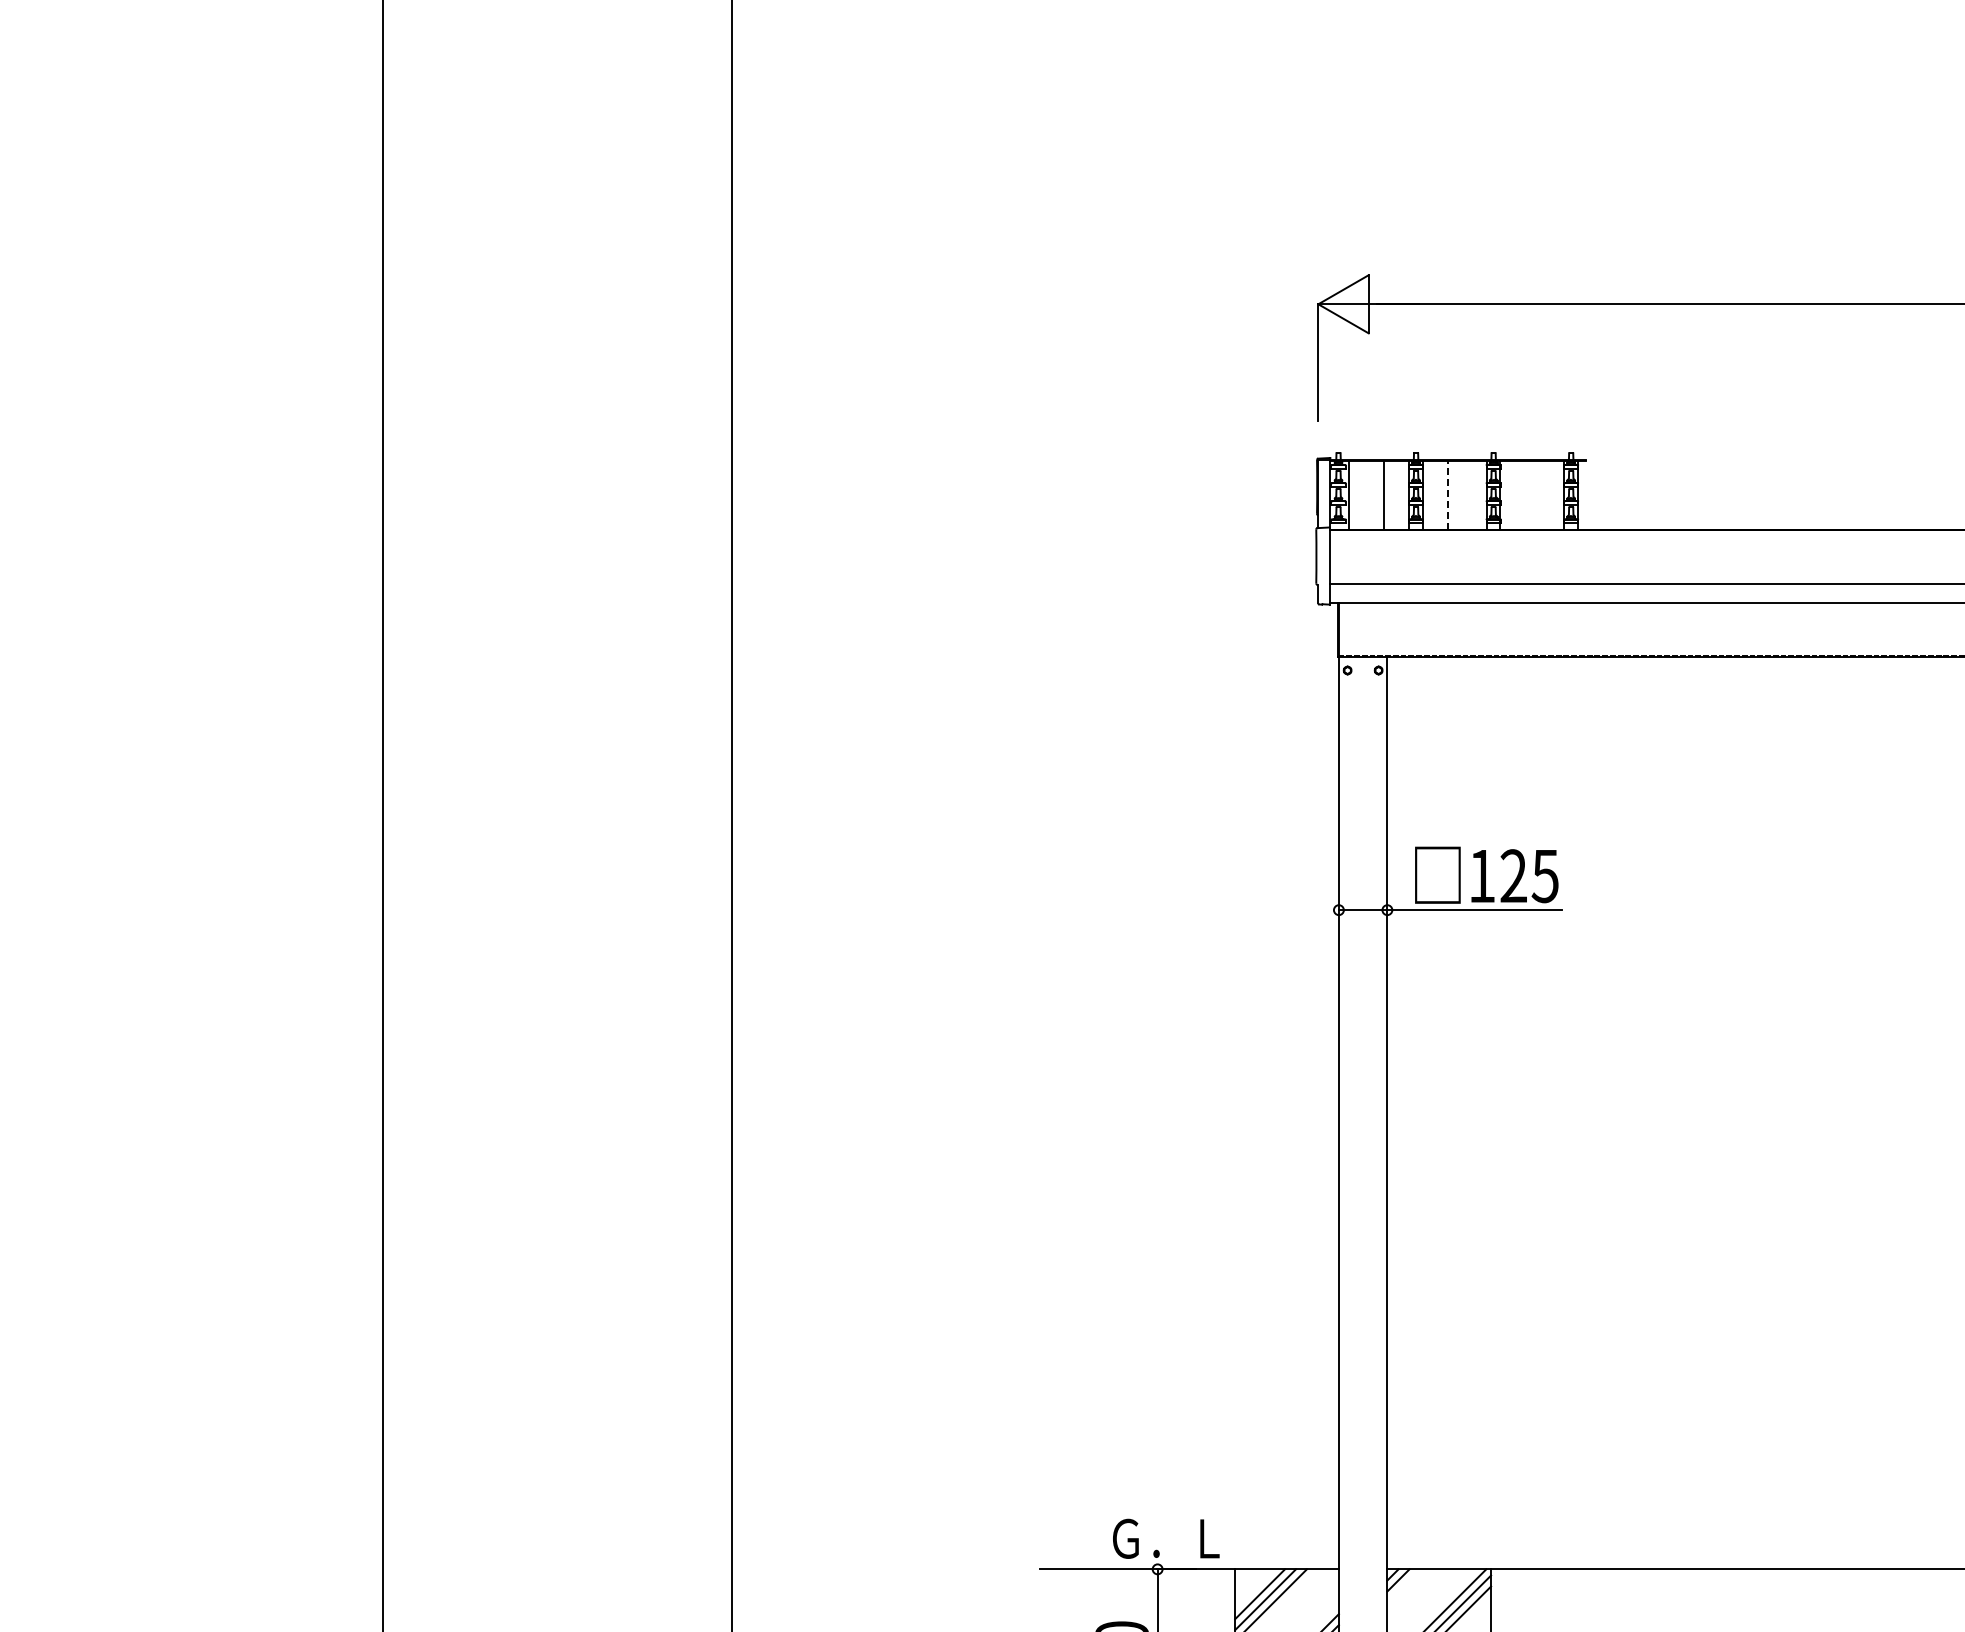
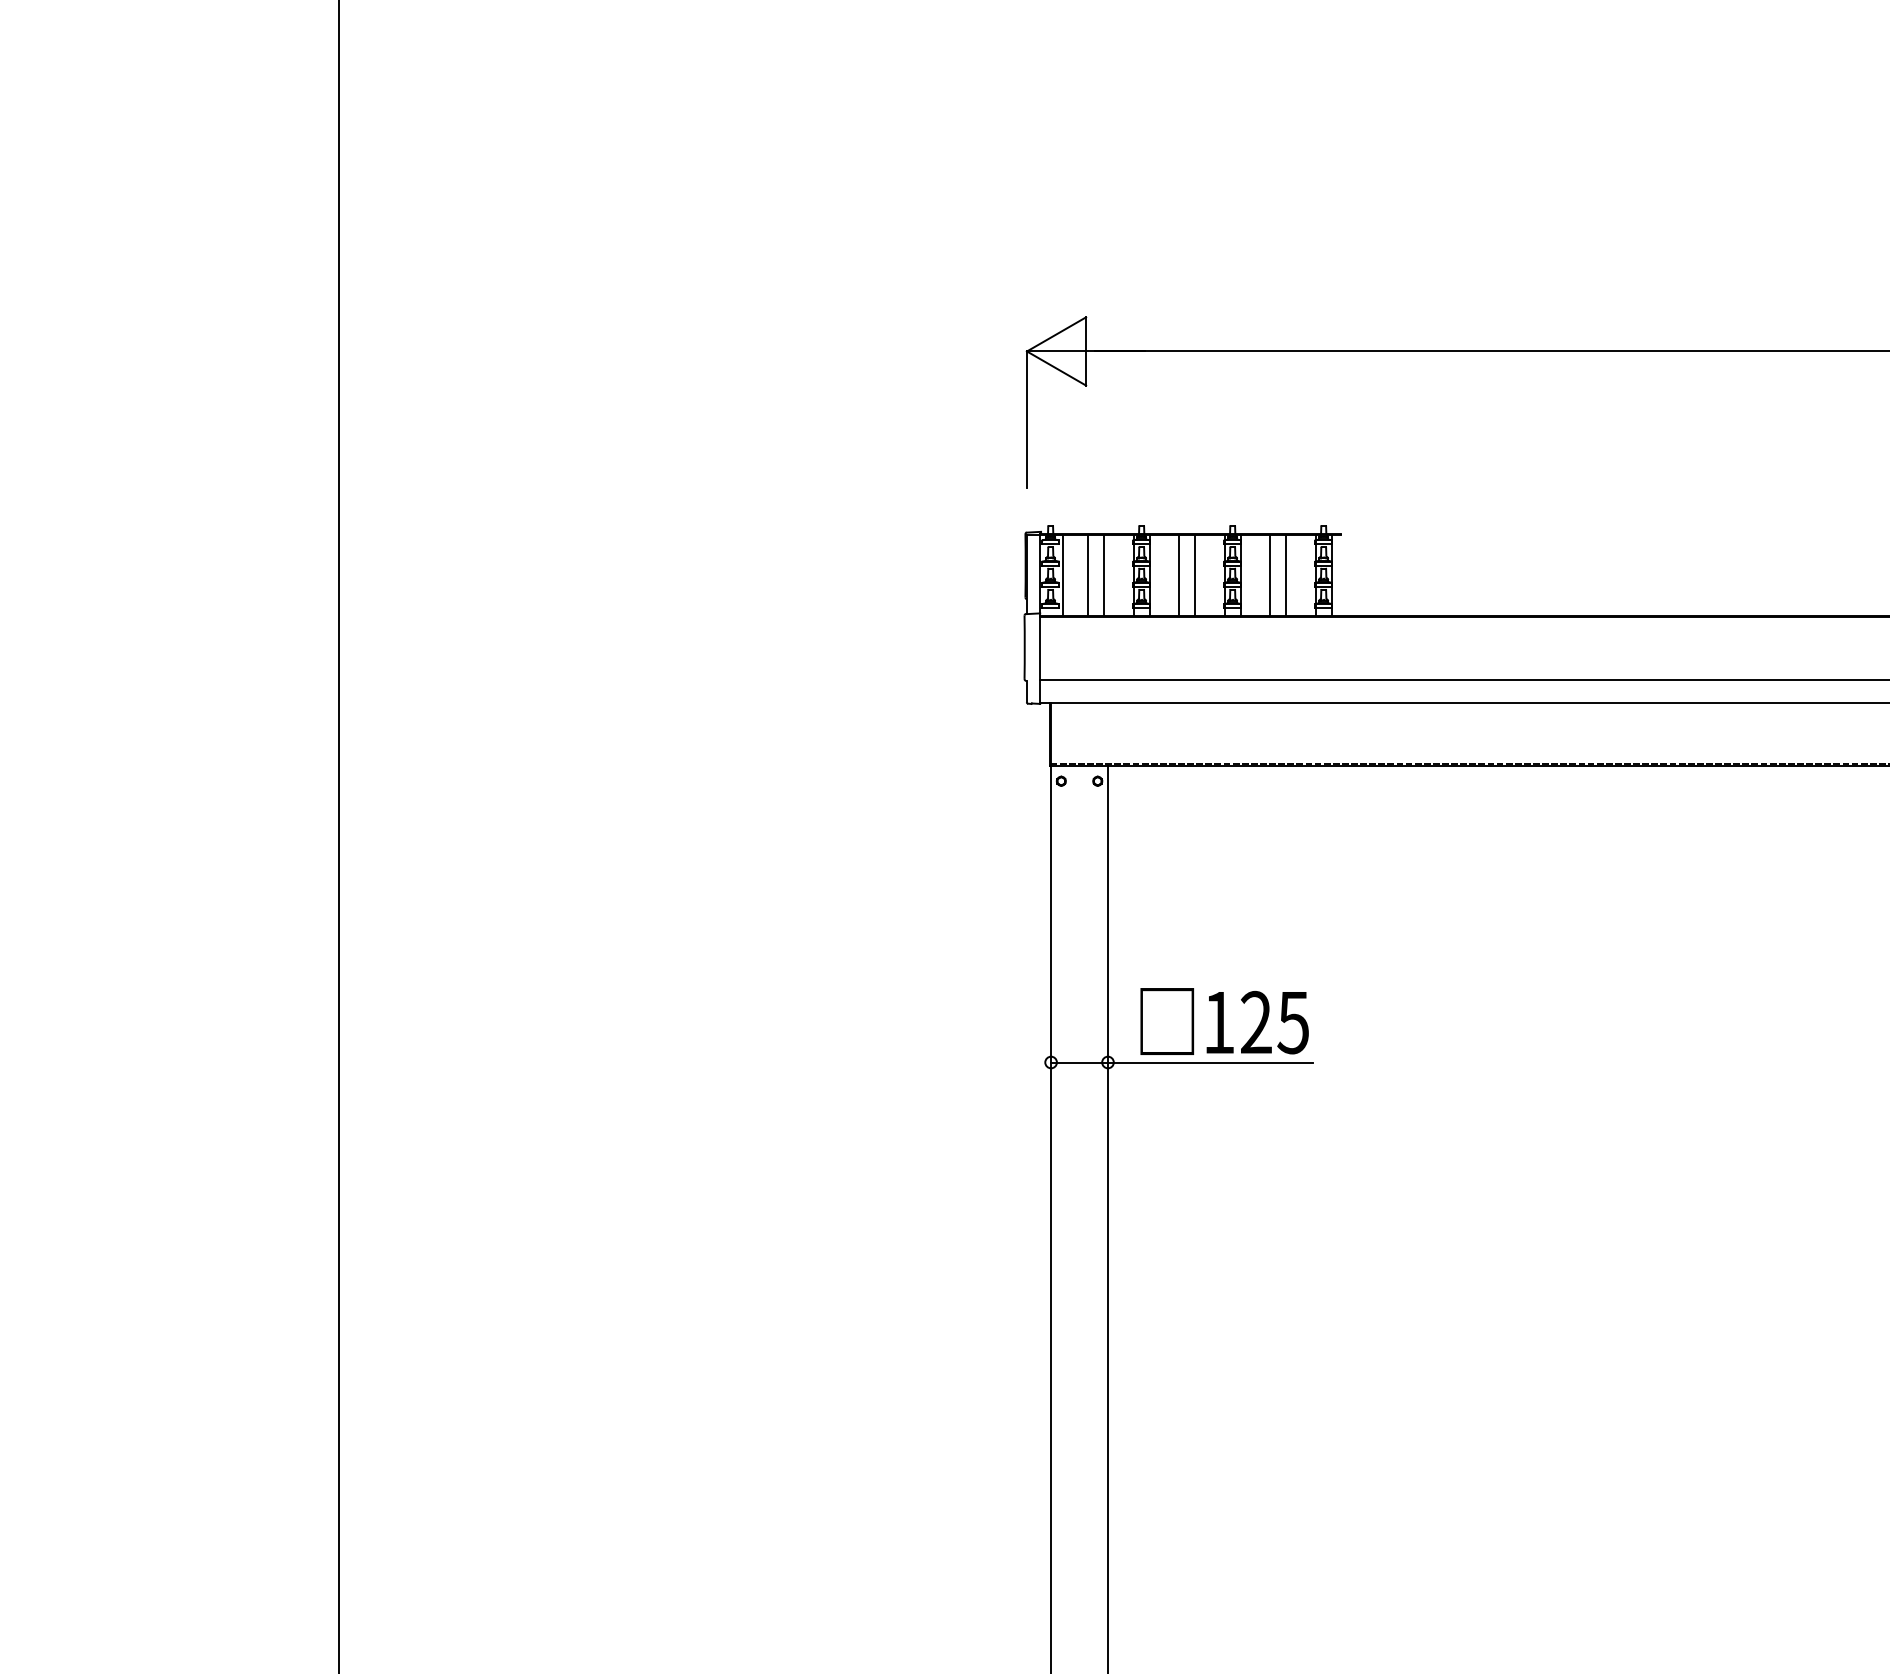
line: (1370, 494) -> (1088, 574), added
line: (1448, 494) -> (1179, 574), dashed -> solid
line: (1461, 494) -> (1194, 574), added
line: (1525, 494) -> (1270, 574), added
line: (1539, 494) -> (1286, 574), added

